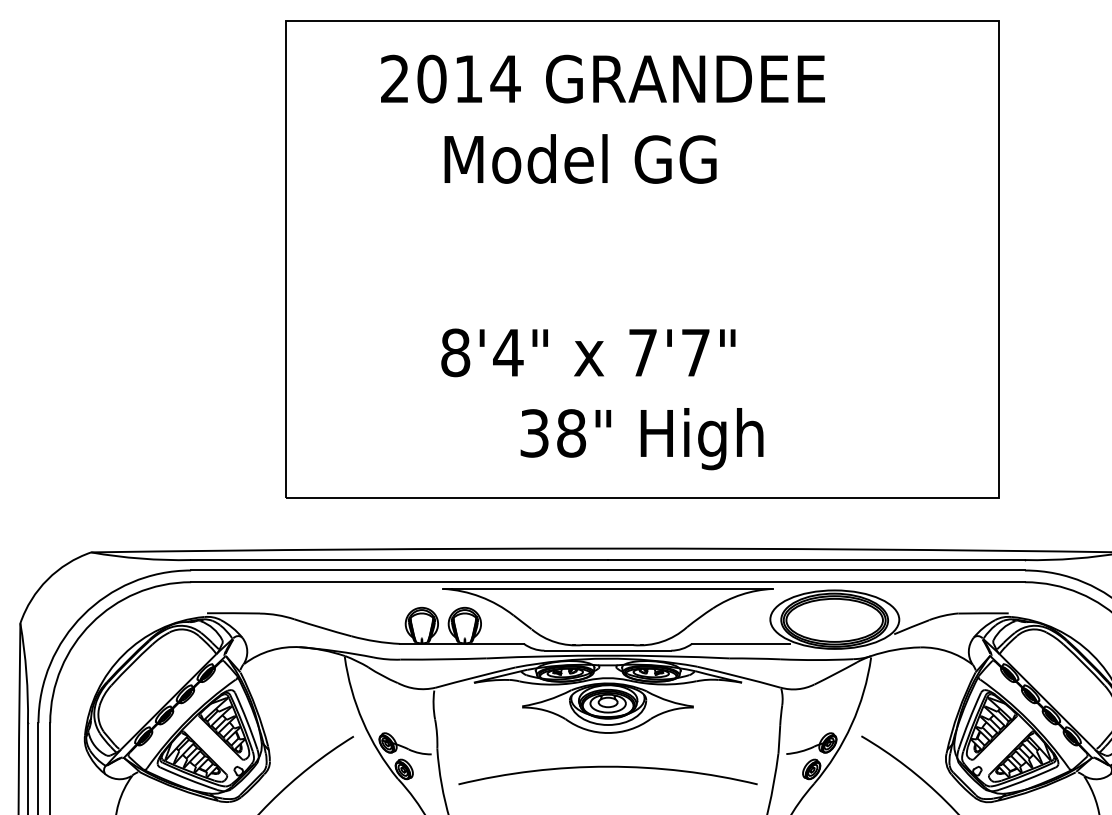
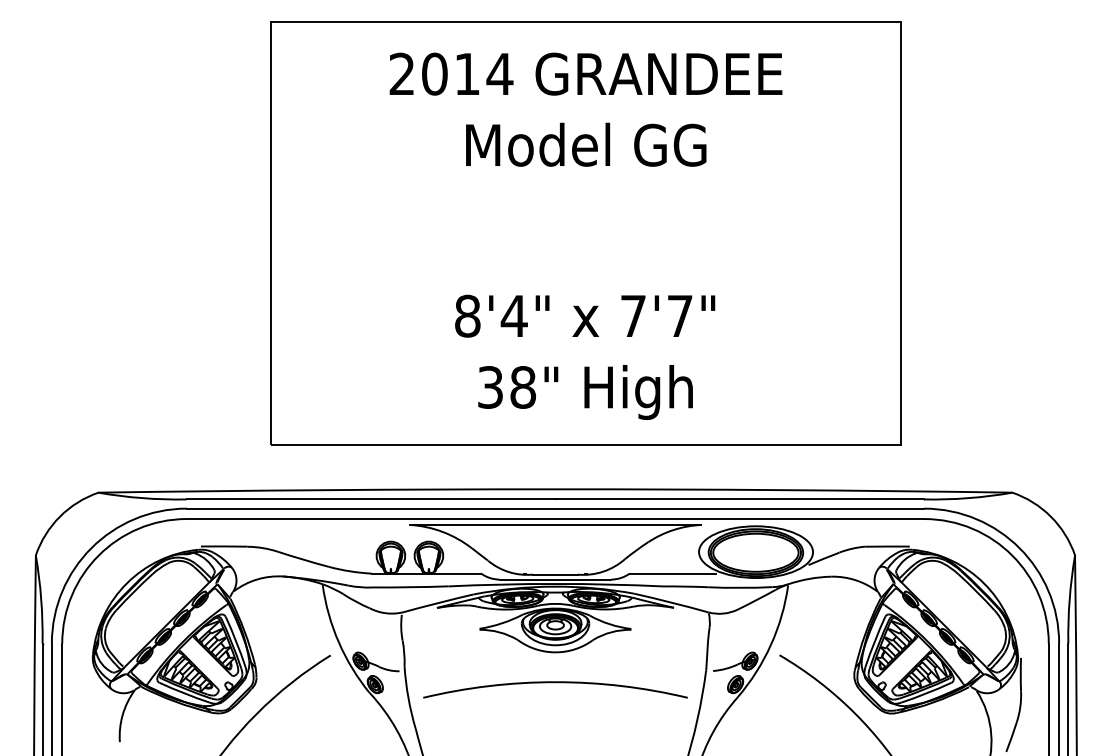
text: (602, 78) -> (585, 73), moved
text: (580, 158) -> (586, 144), moved
text: (588, 352) -> (585, 315), moved

